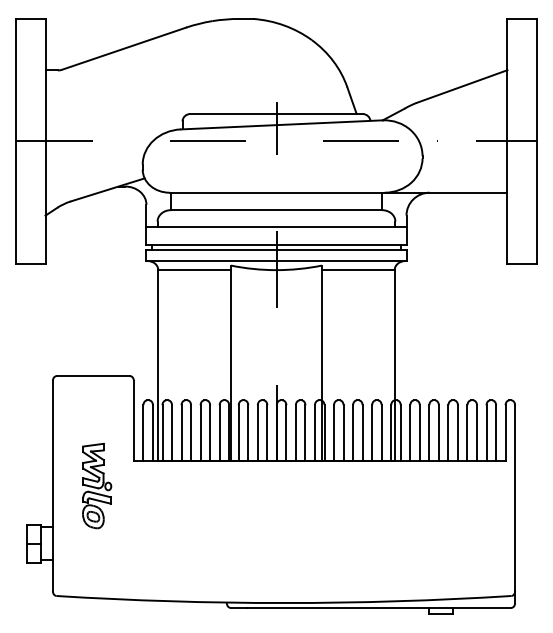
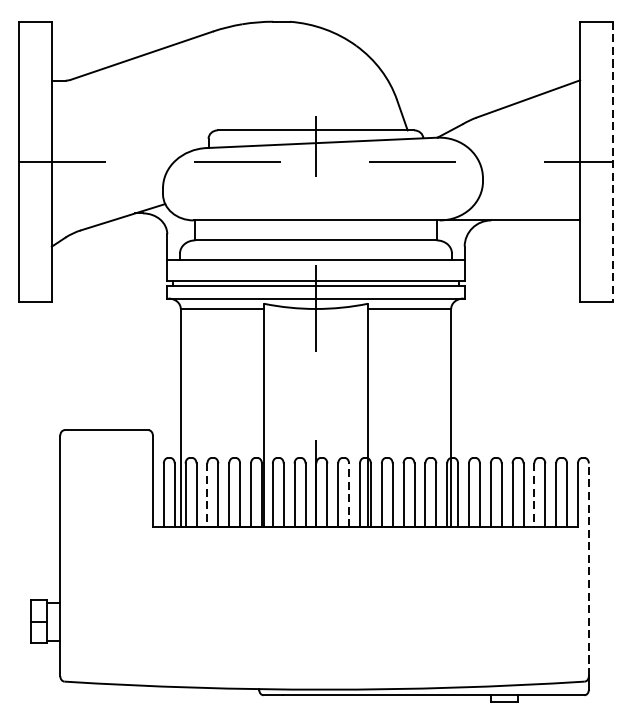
line: (536, 141) -> (613, 161), solid -> dashed
line: (181, 433) -> (207, 495), solid -> dashed
line: (305, 433) -> (349, 495), solid -> dashed
line: (467, 433) -> (534, 495), solid -> dashed
part: (97, 485) -> (111, 555), removed
line: (515, 498) -> (589, 570), solid -> dashed

